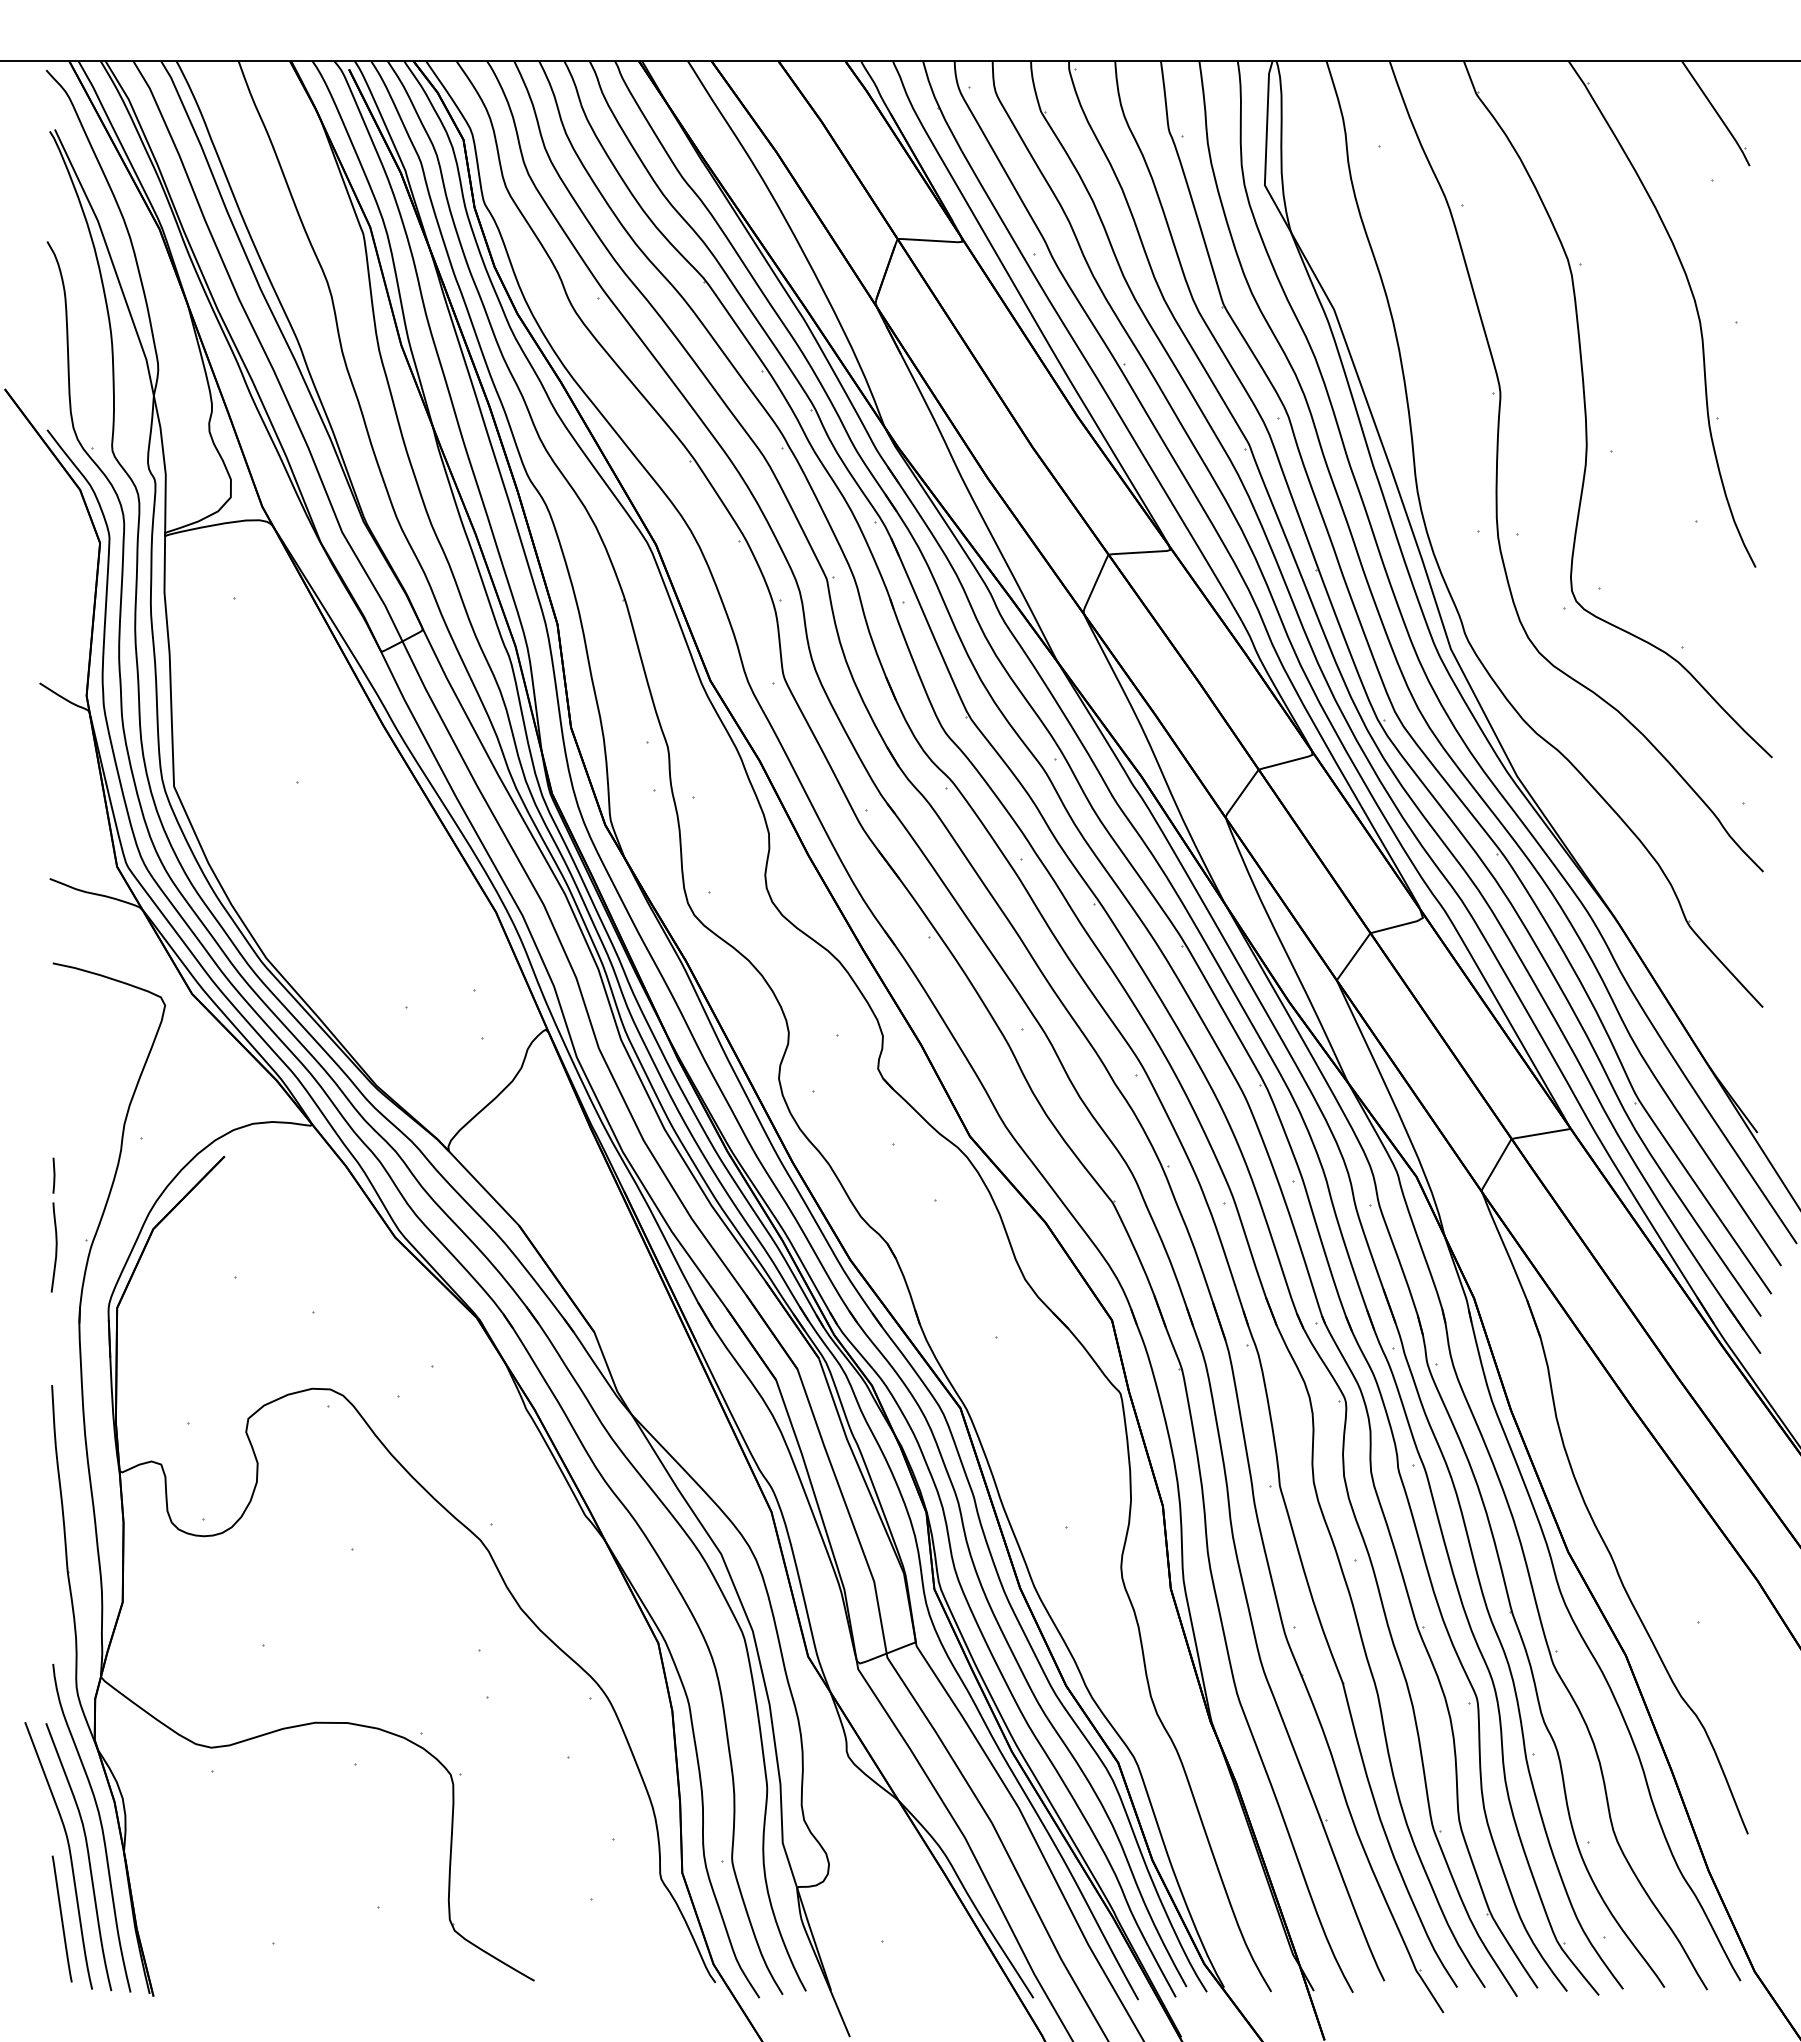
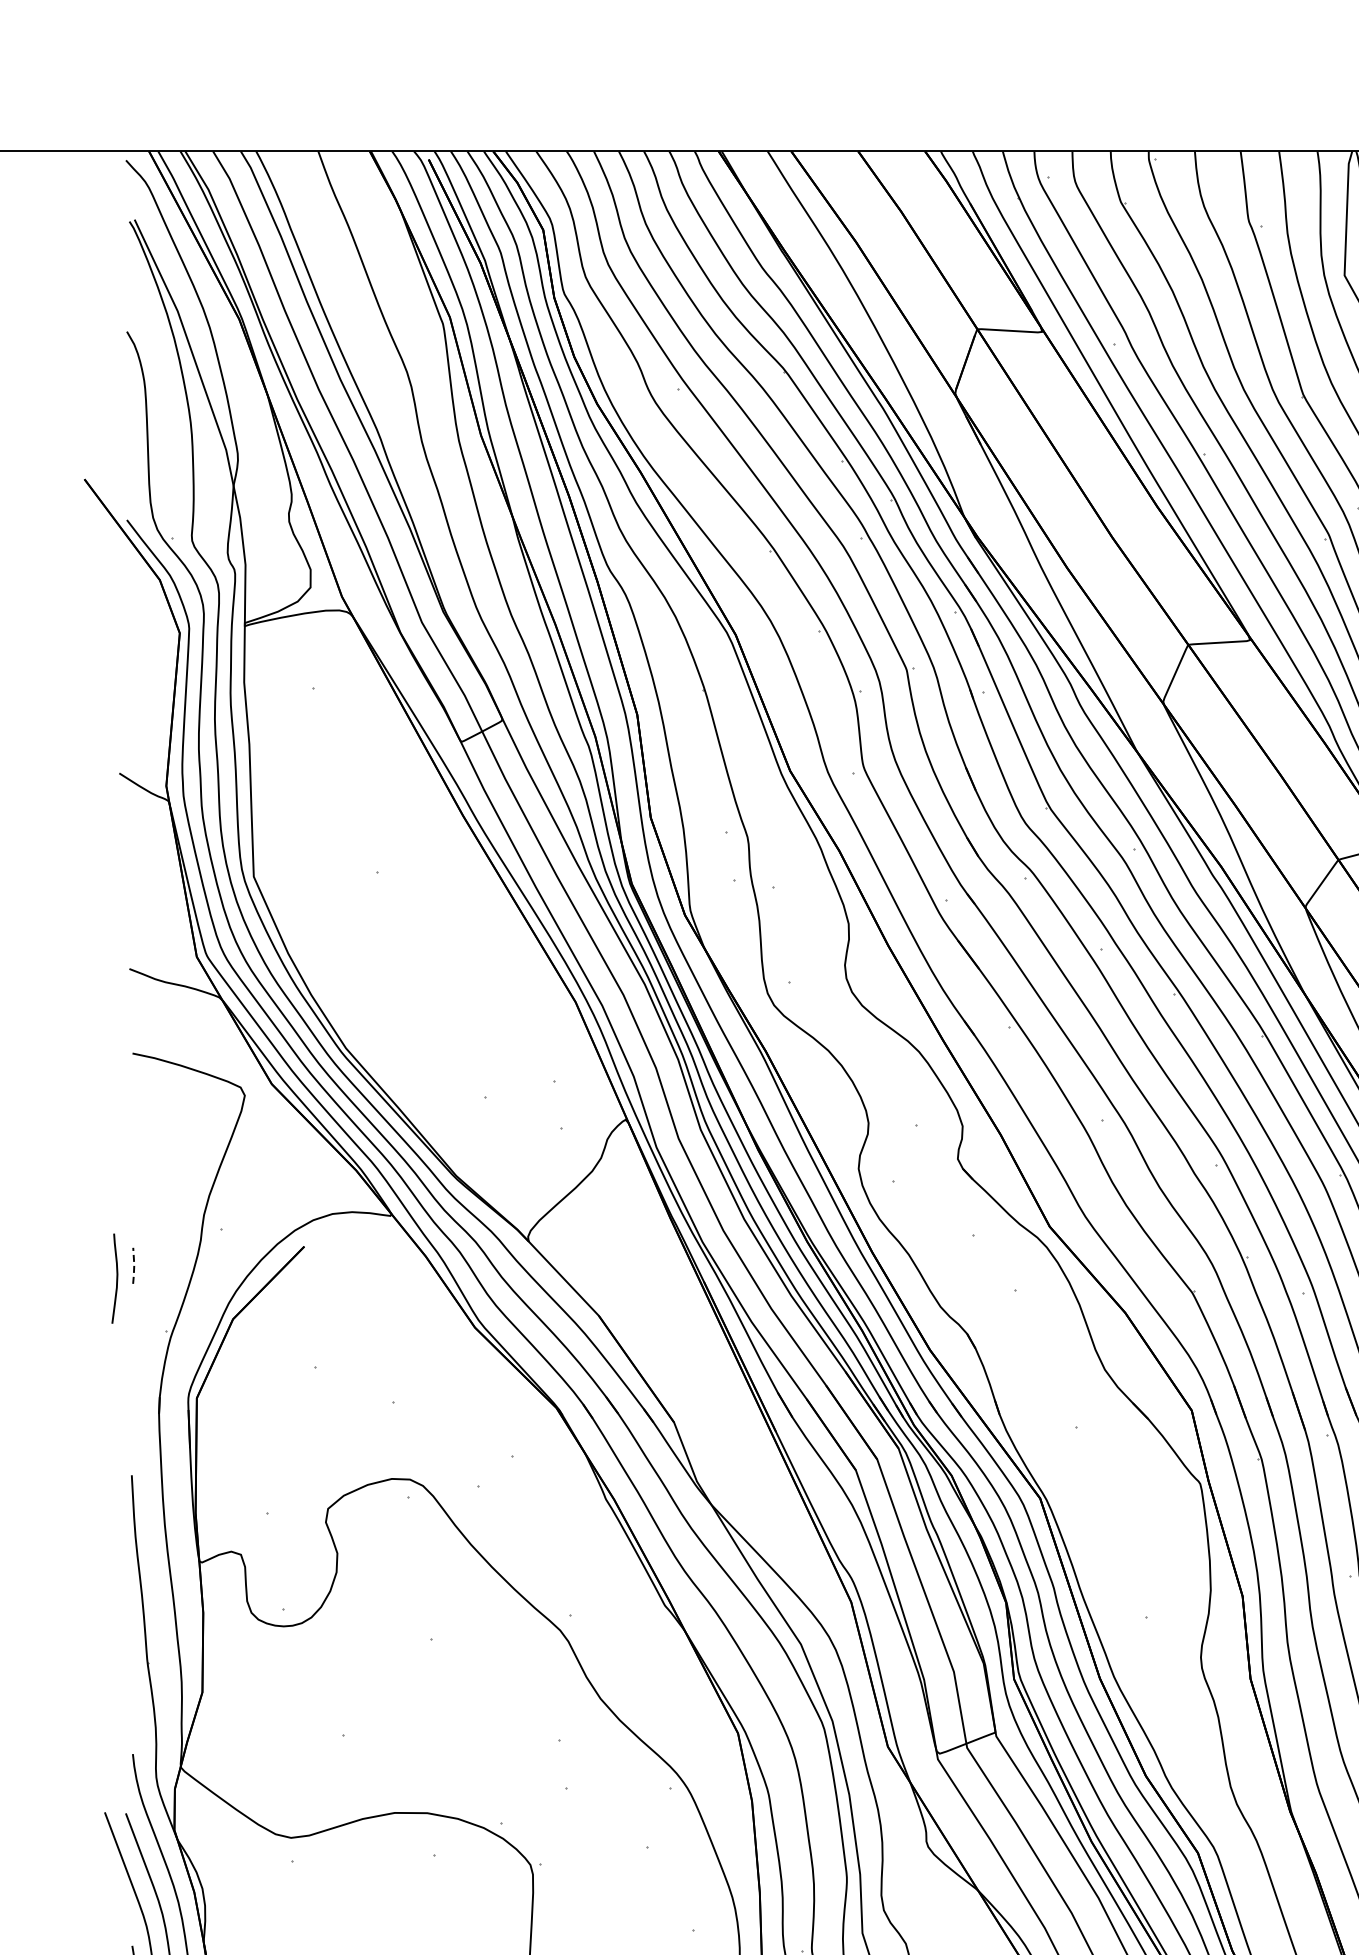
line: (54, 1175) -> (134, 1265), solid -> dashed
curve: (55, 1247) -> (116, 1278), moved

